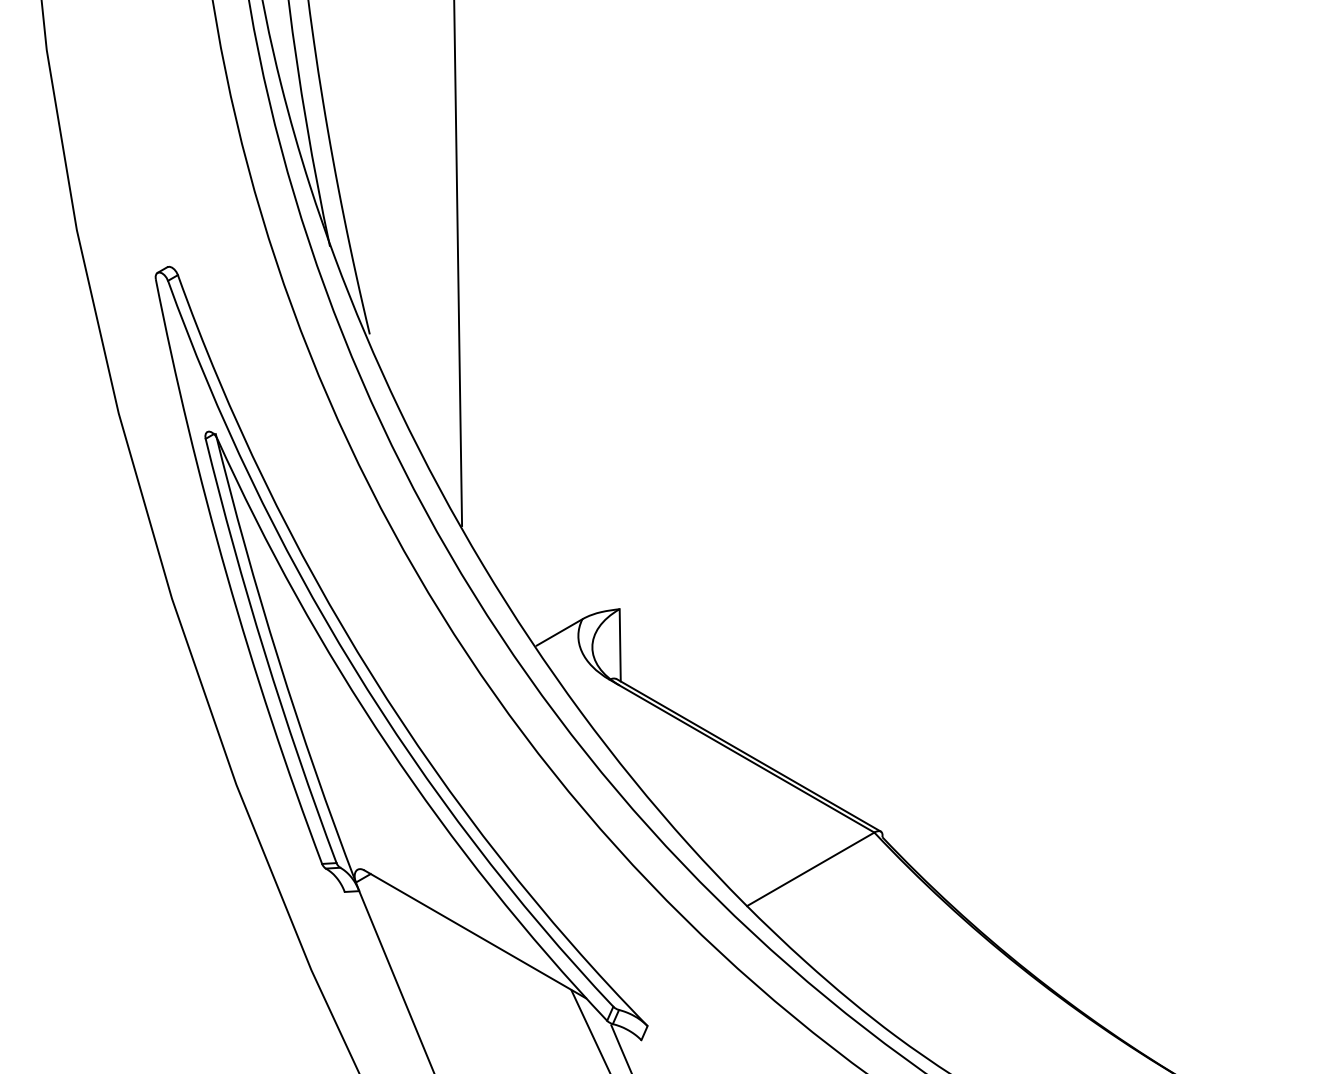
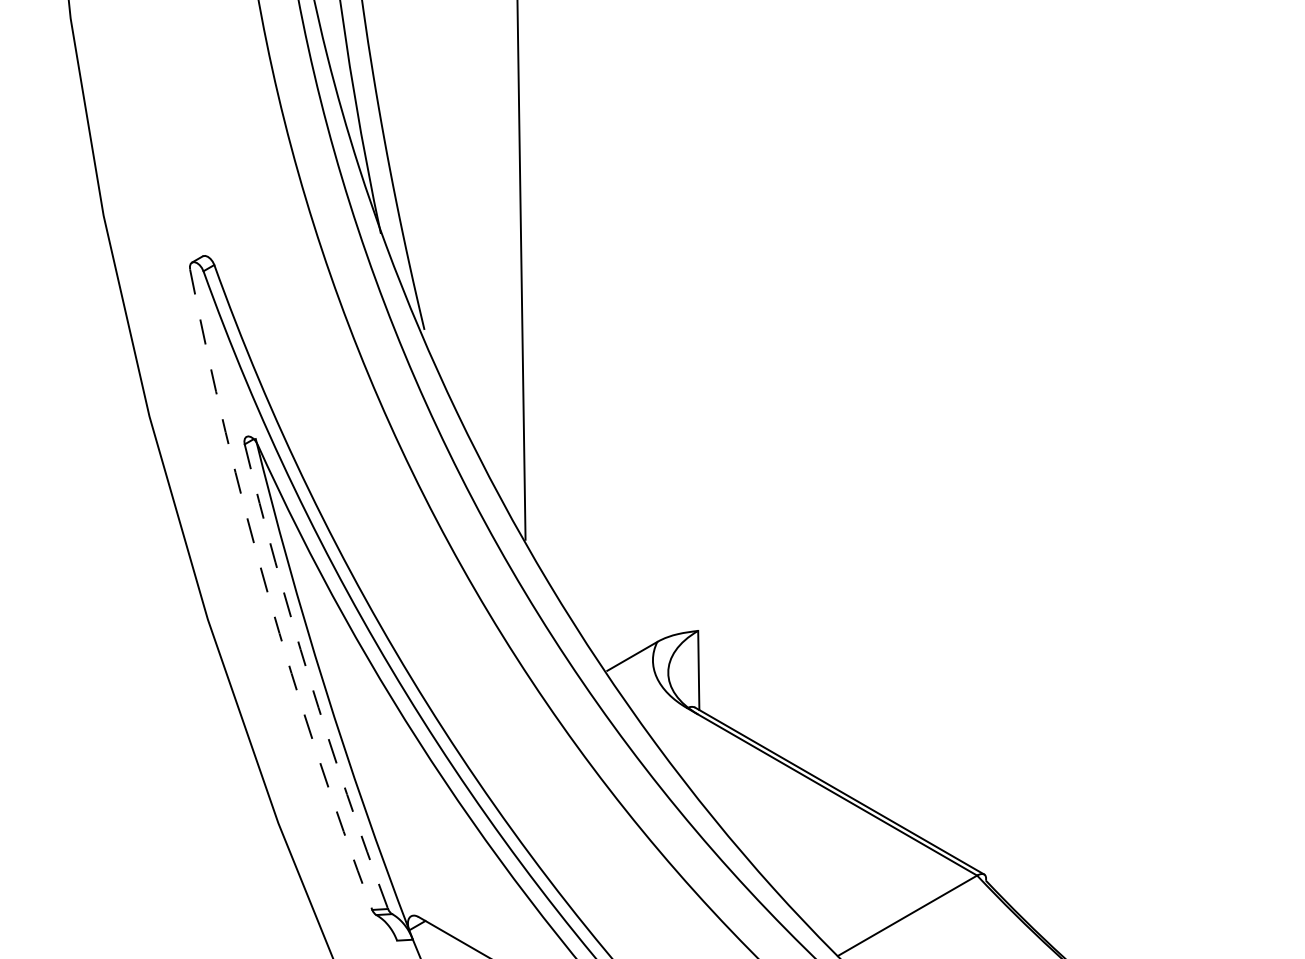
arc: (226, 575) -> (267, 594), solid -> dashed
arc: (264, 652) -> (309, 678), solid -> dashed

